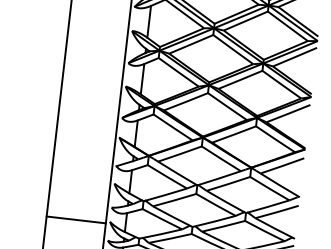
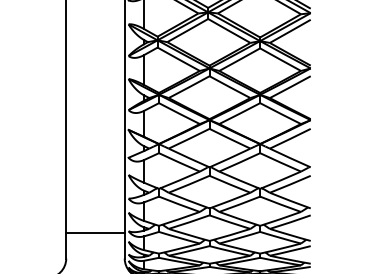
line: (76, 219) -> (95, 232), moved

